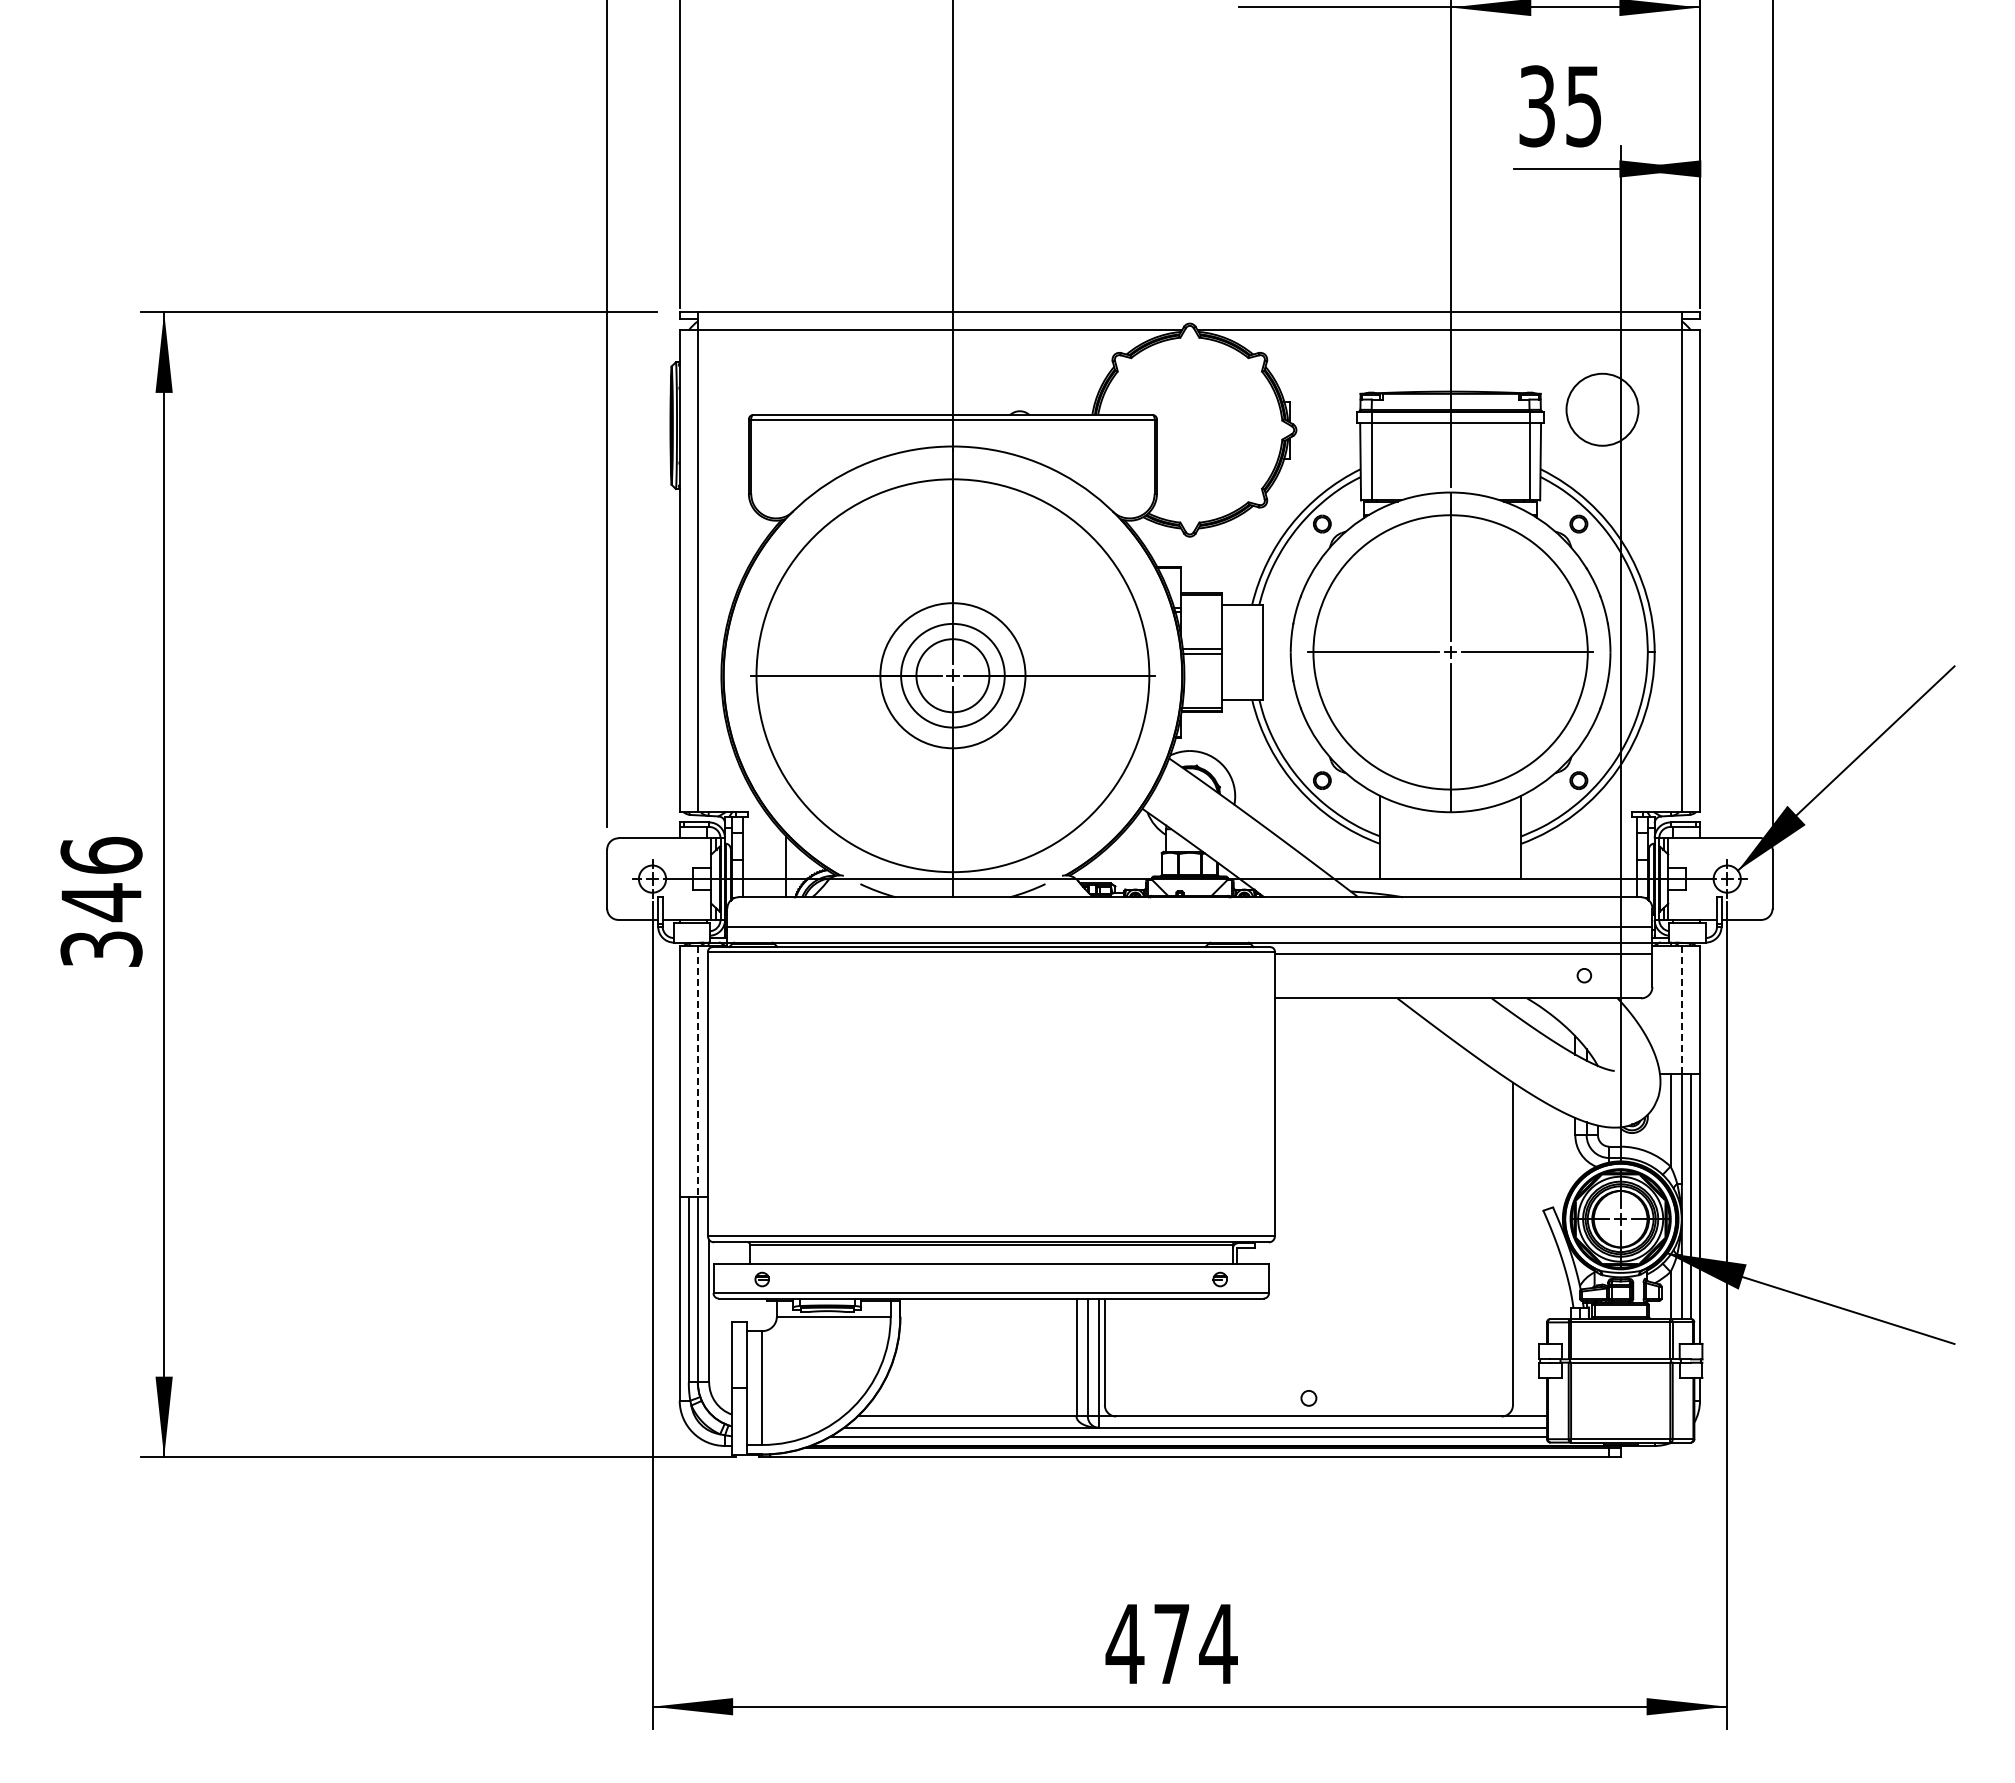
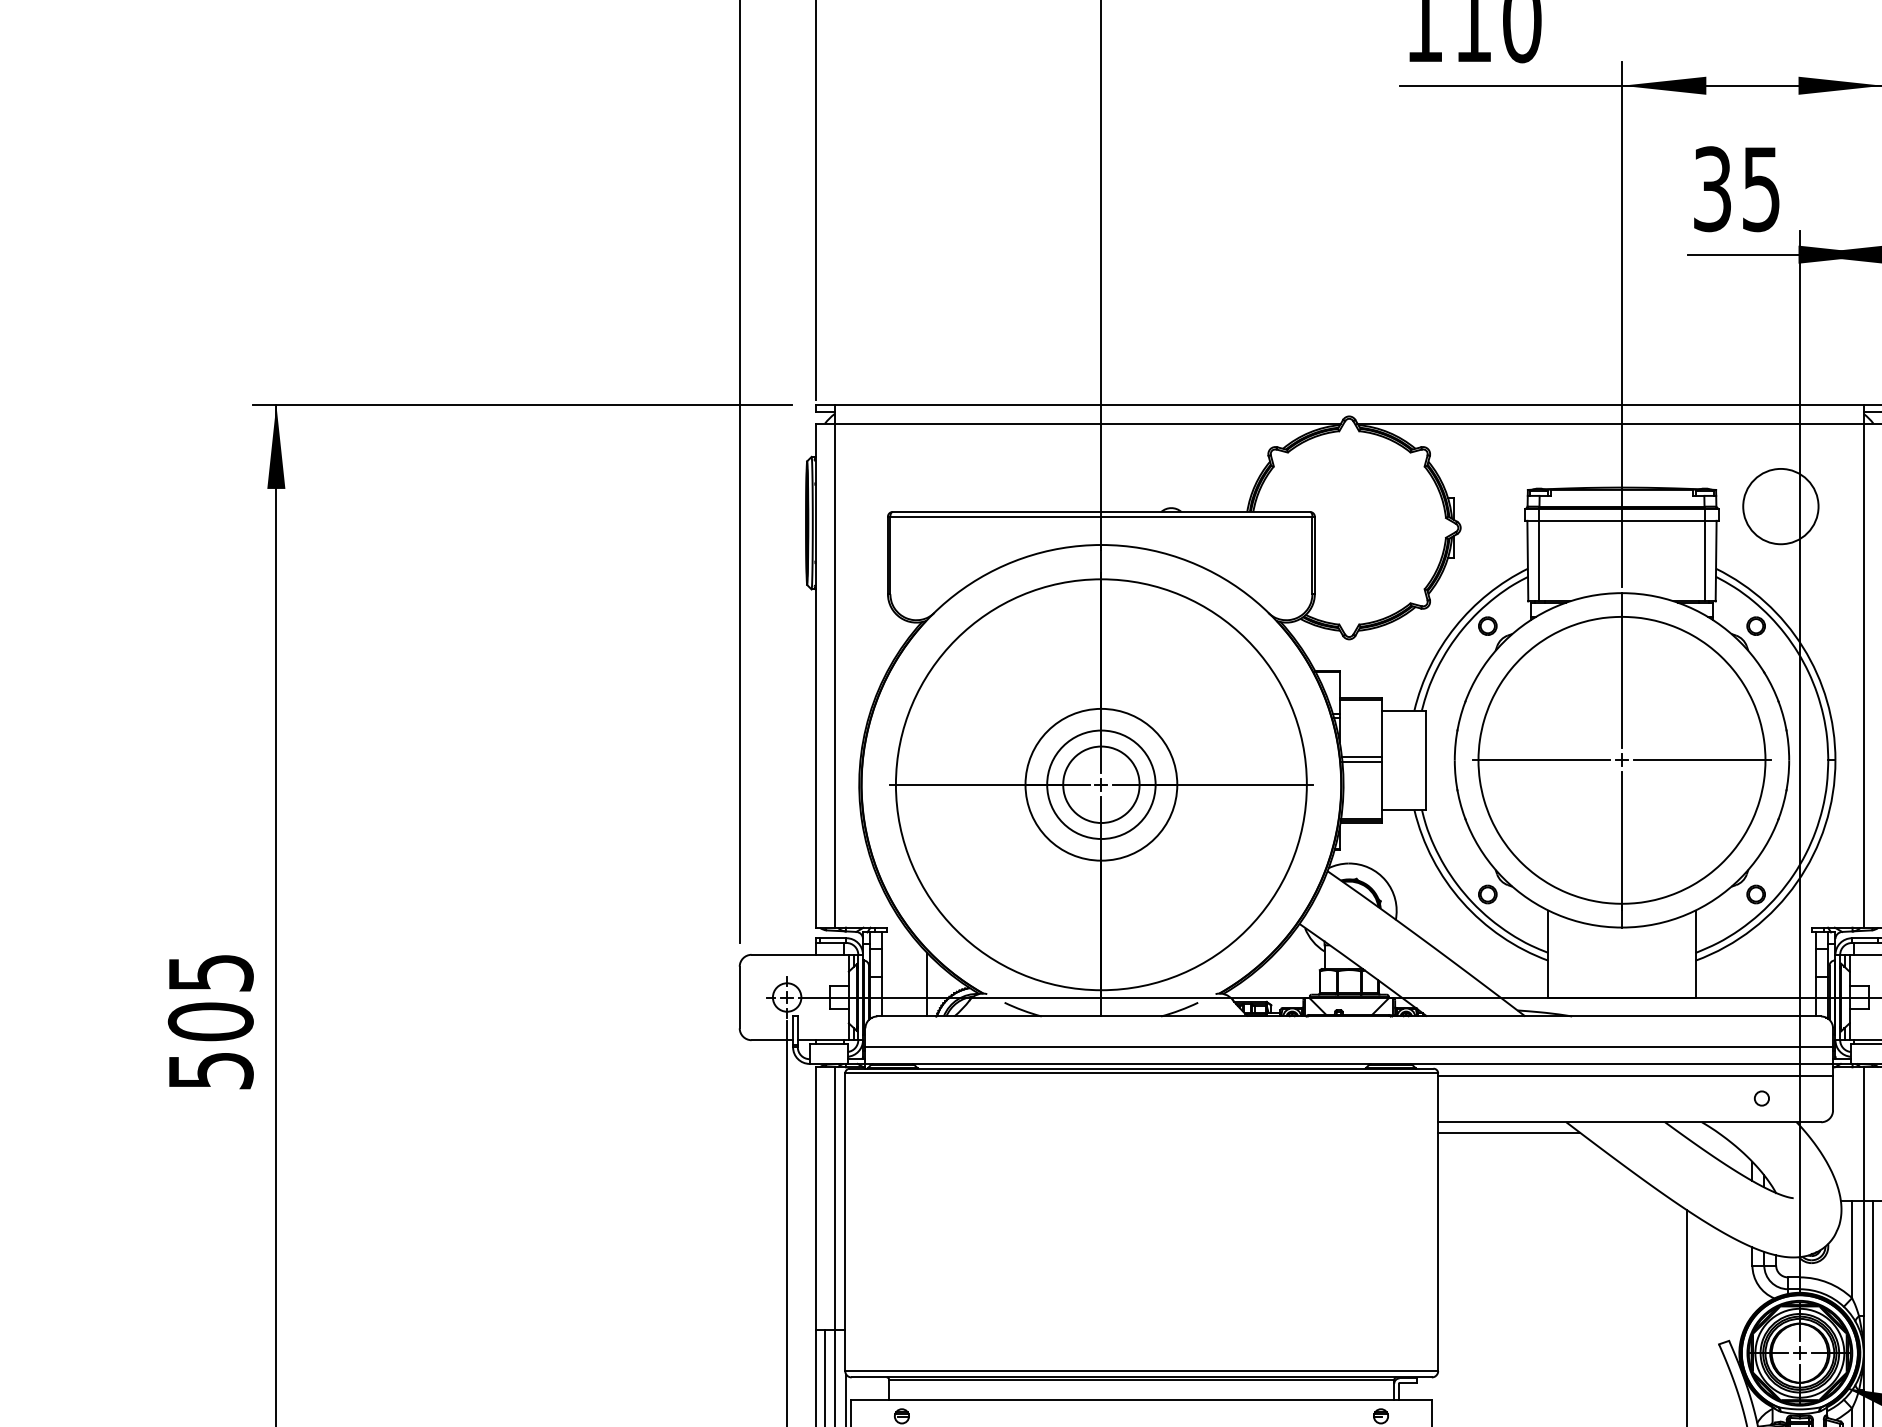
text: (101, 901) -> (210, 1020), 346 -> 505
line: (1342, 1008) -> (1508, 1132), added
line: (1681, 1009) -> (1863, 1133), dashed -> solid
line: (697, 1071) -> (834, 1198), dashed -> solid

